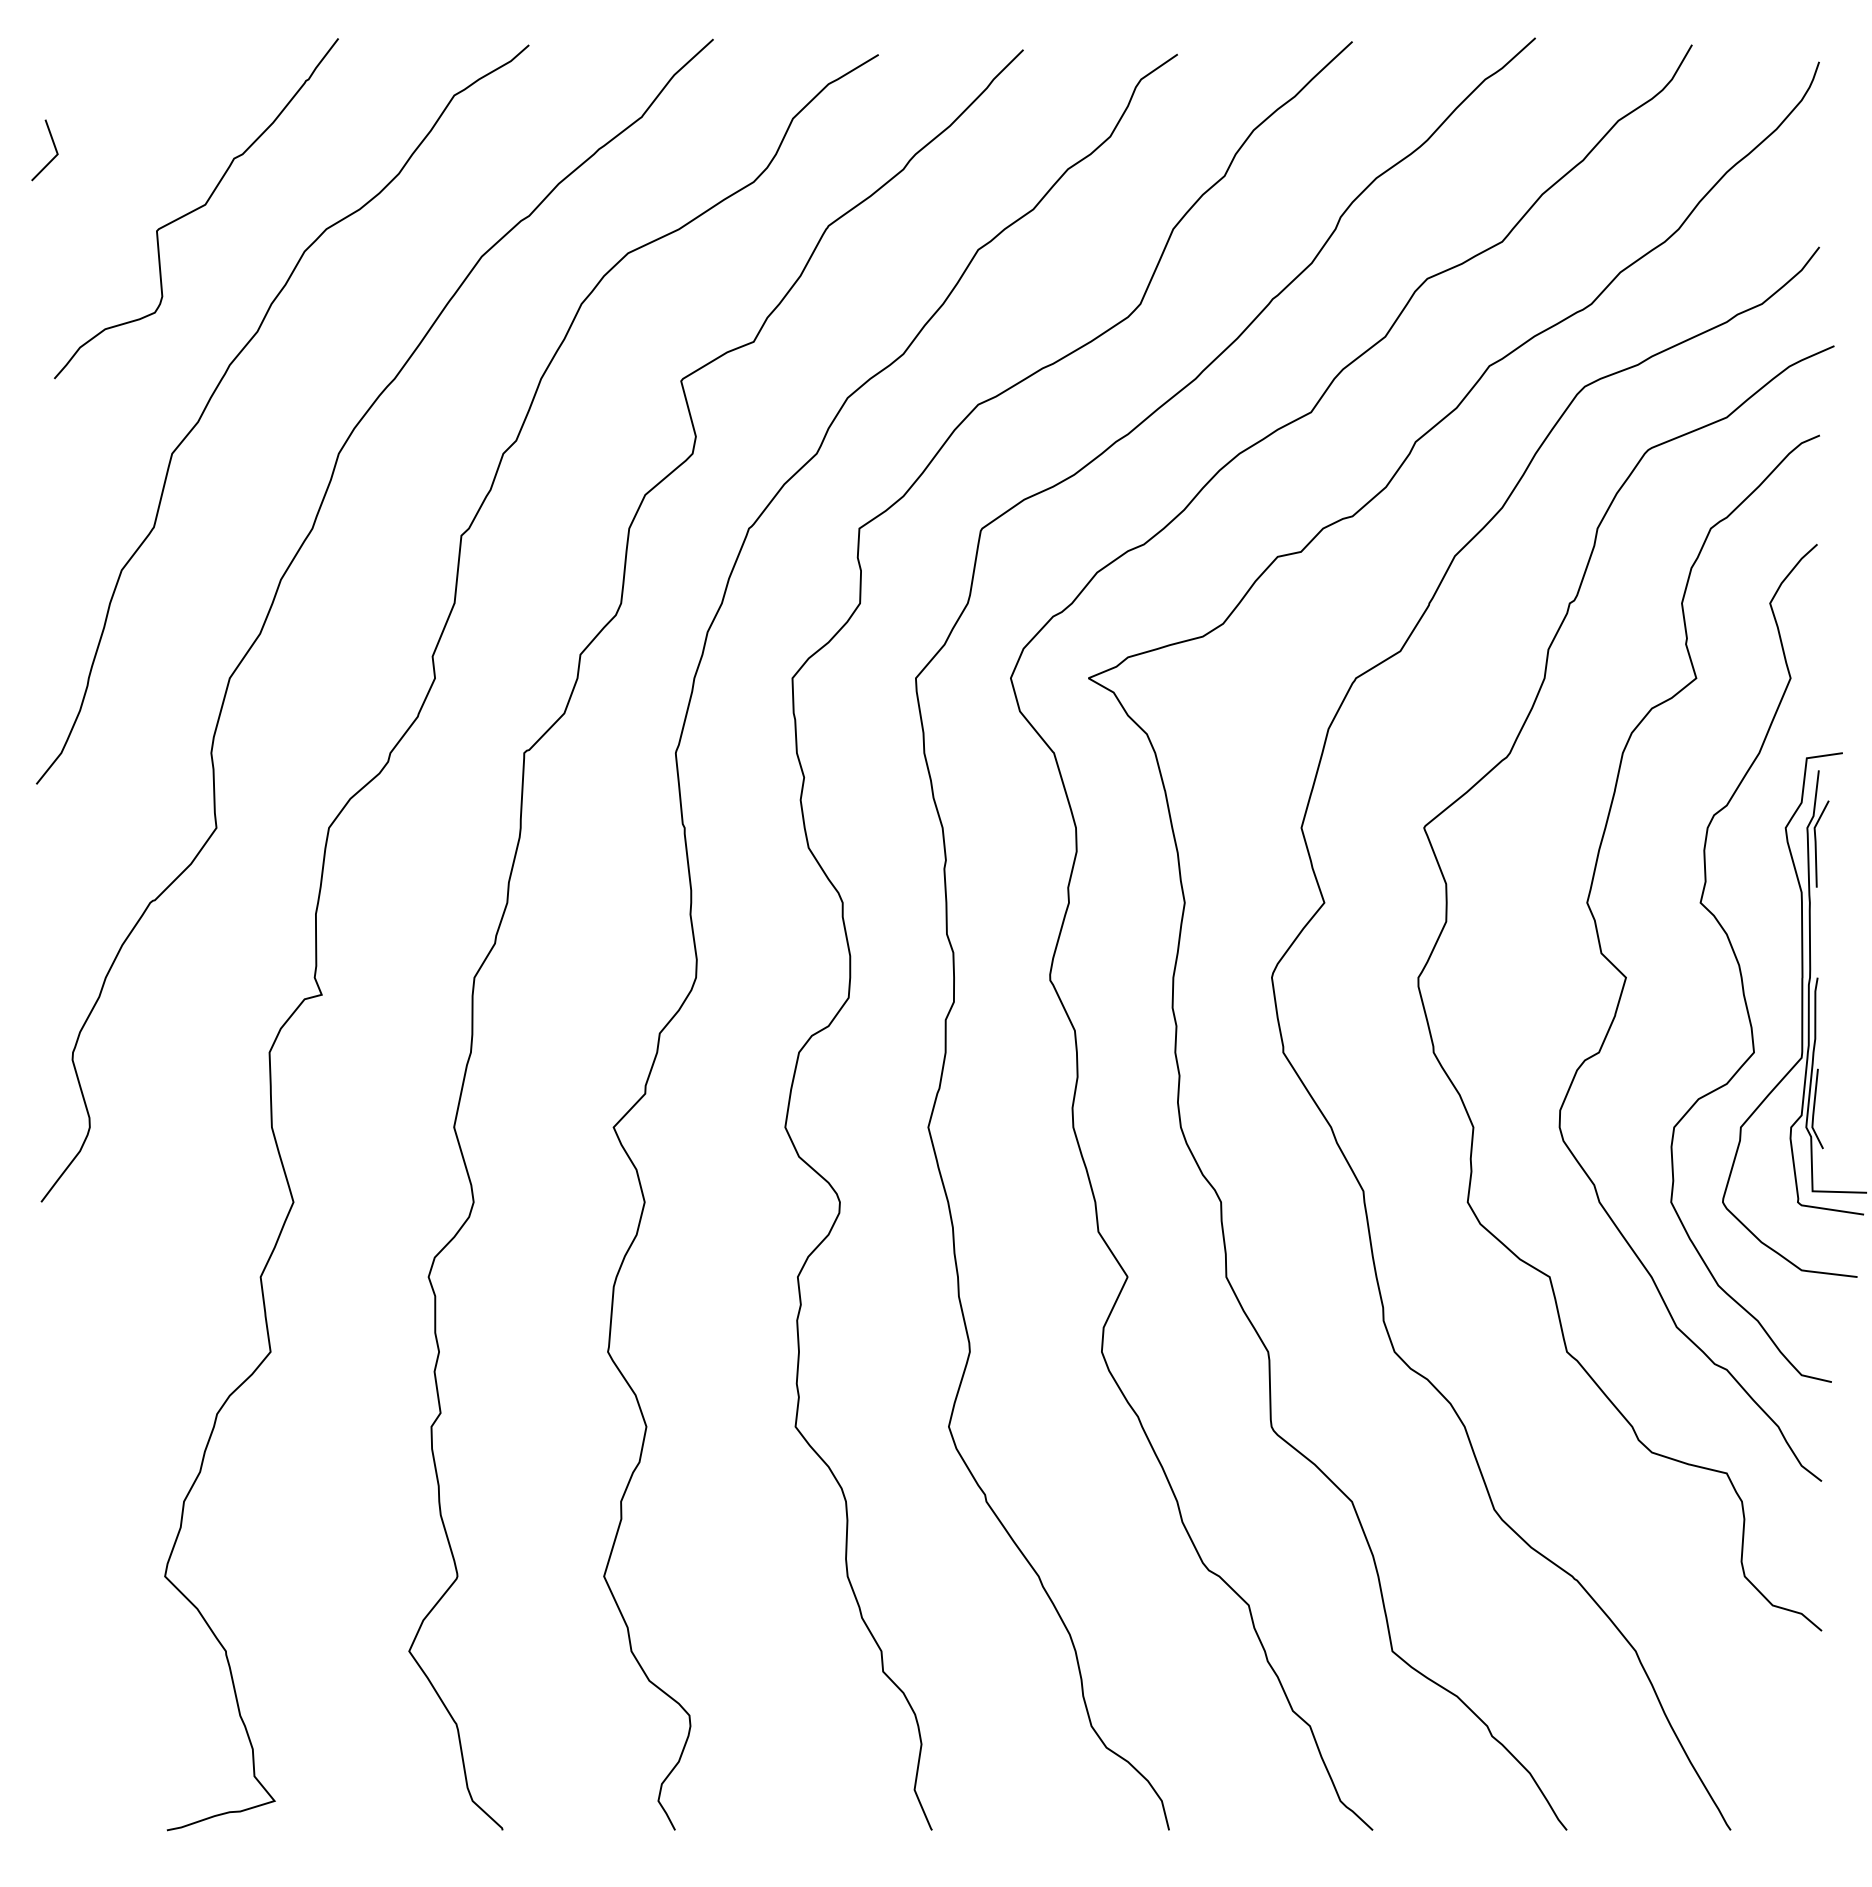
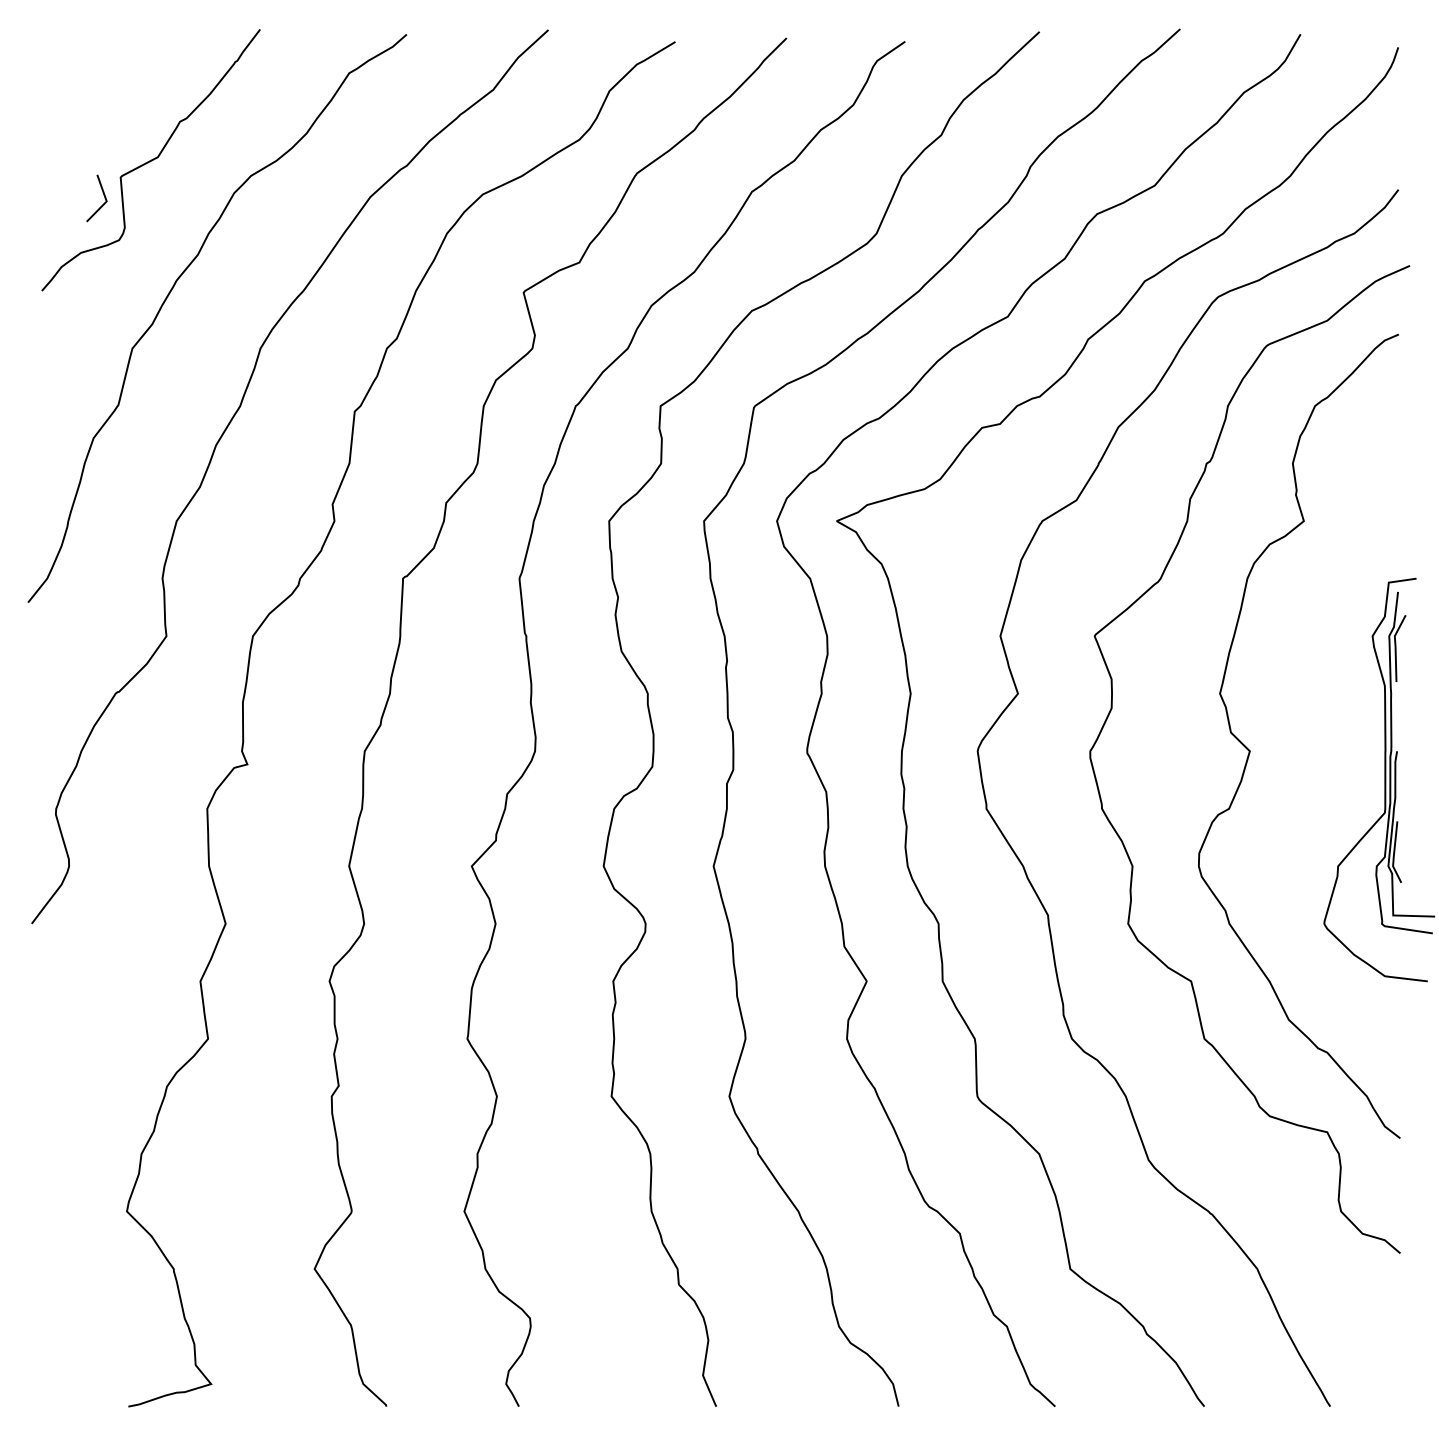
line: (54, 148) -> (104, 196), moved
curve: (1740, 965) -> (1337, 741), removed

